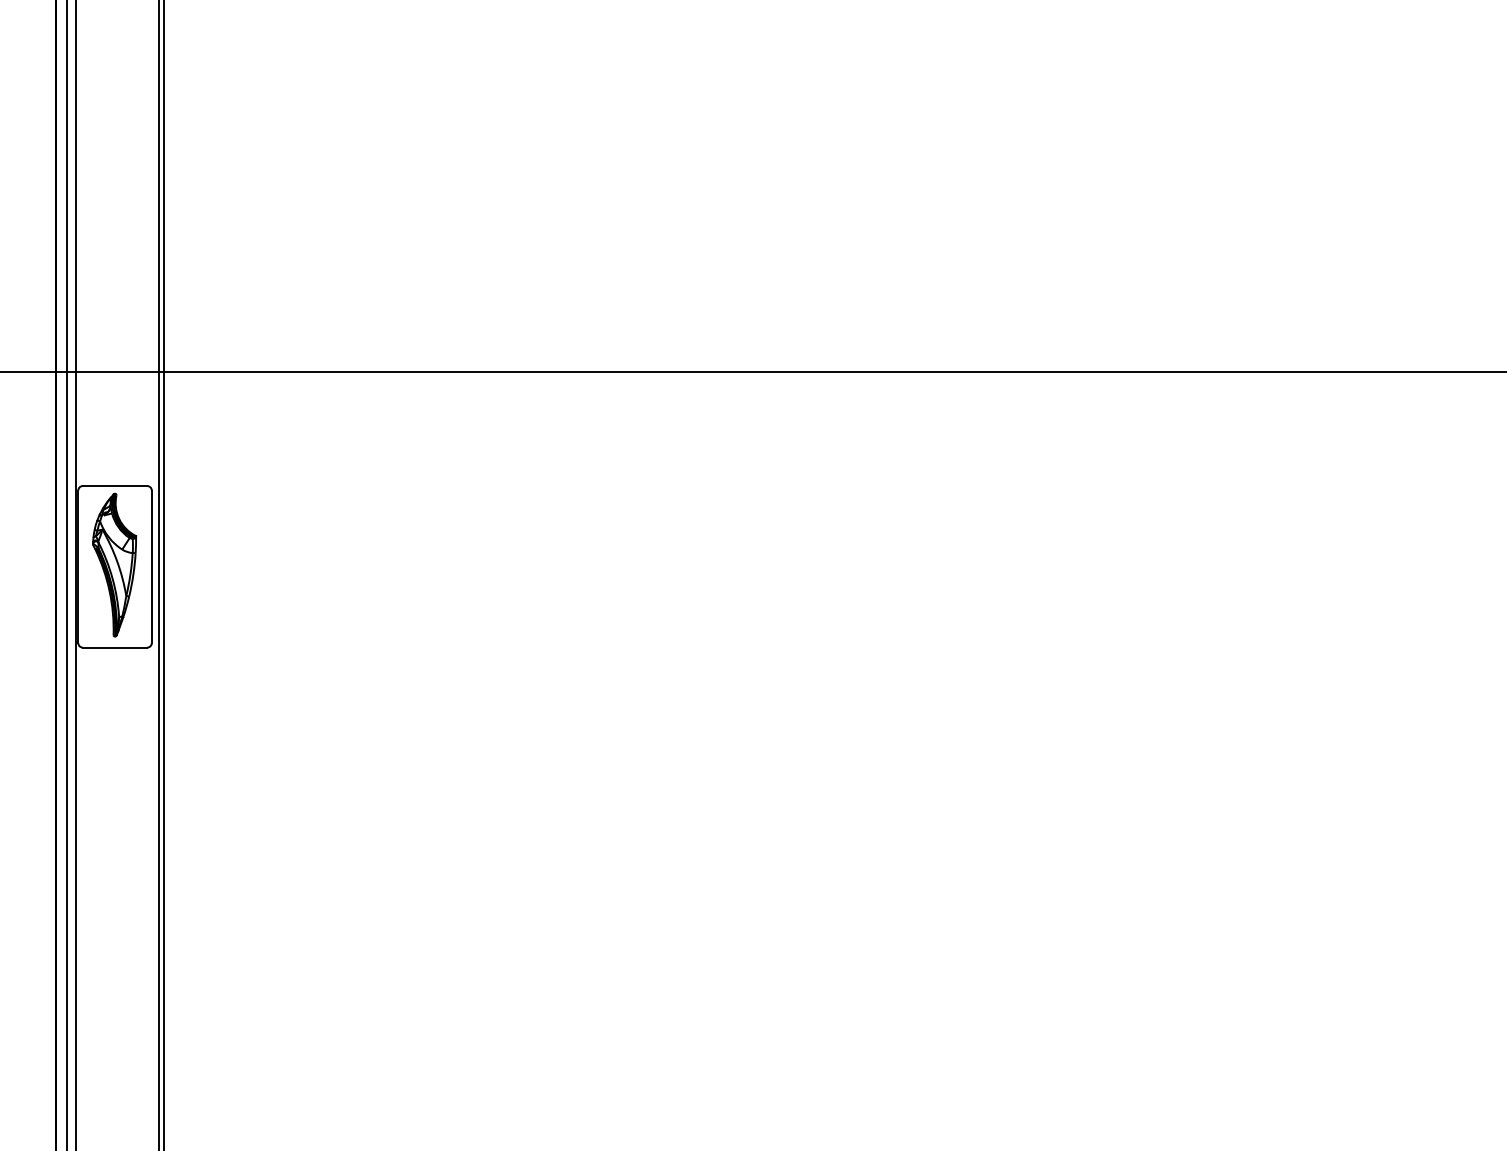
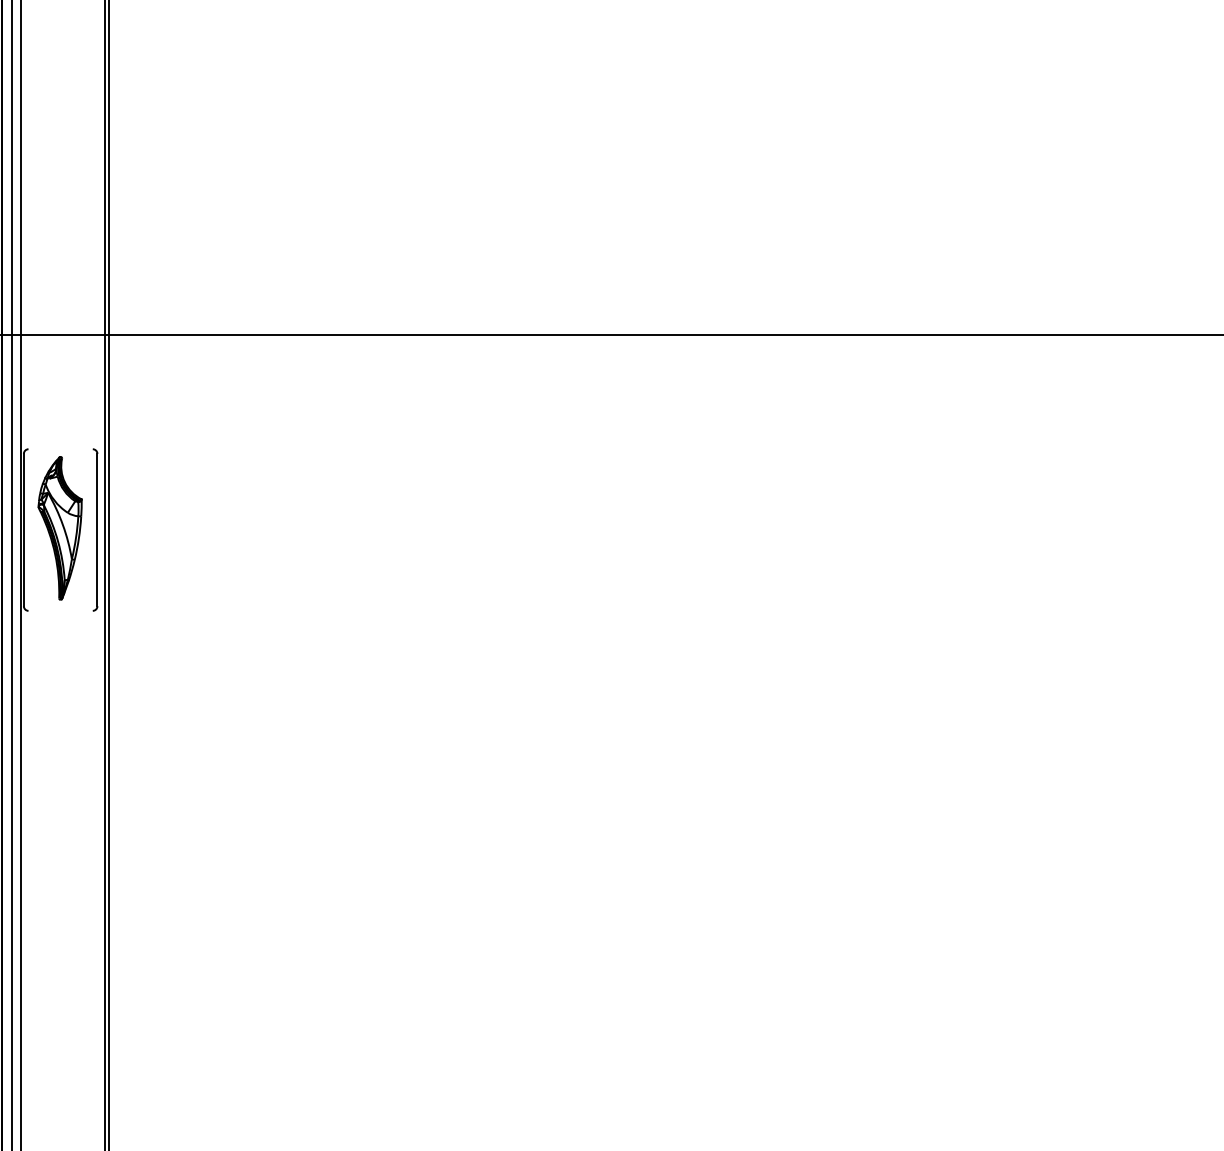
line: (114, 486) -> (60, 449), removed
line: (114, 647) -> (60, 610), removed

